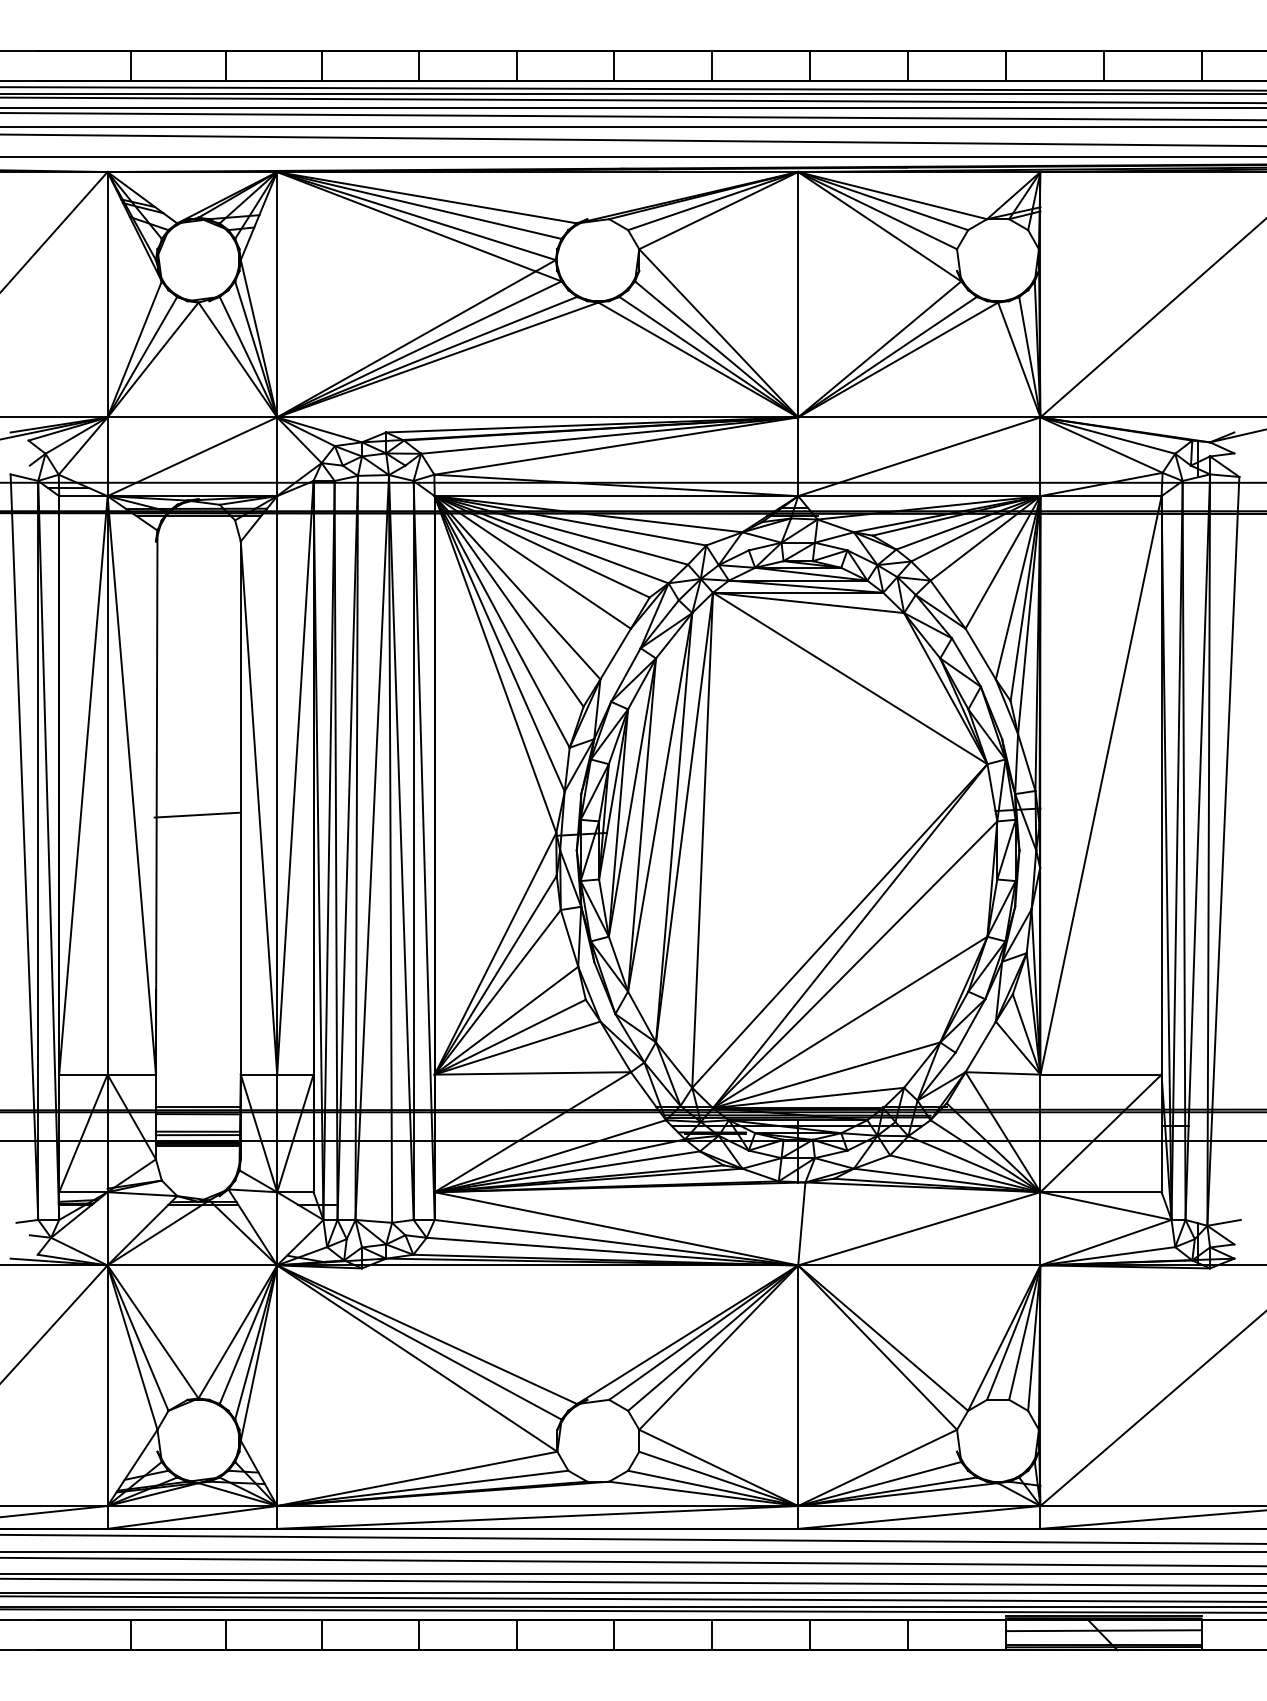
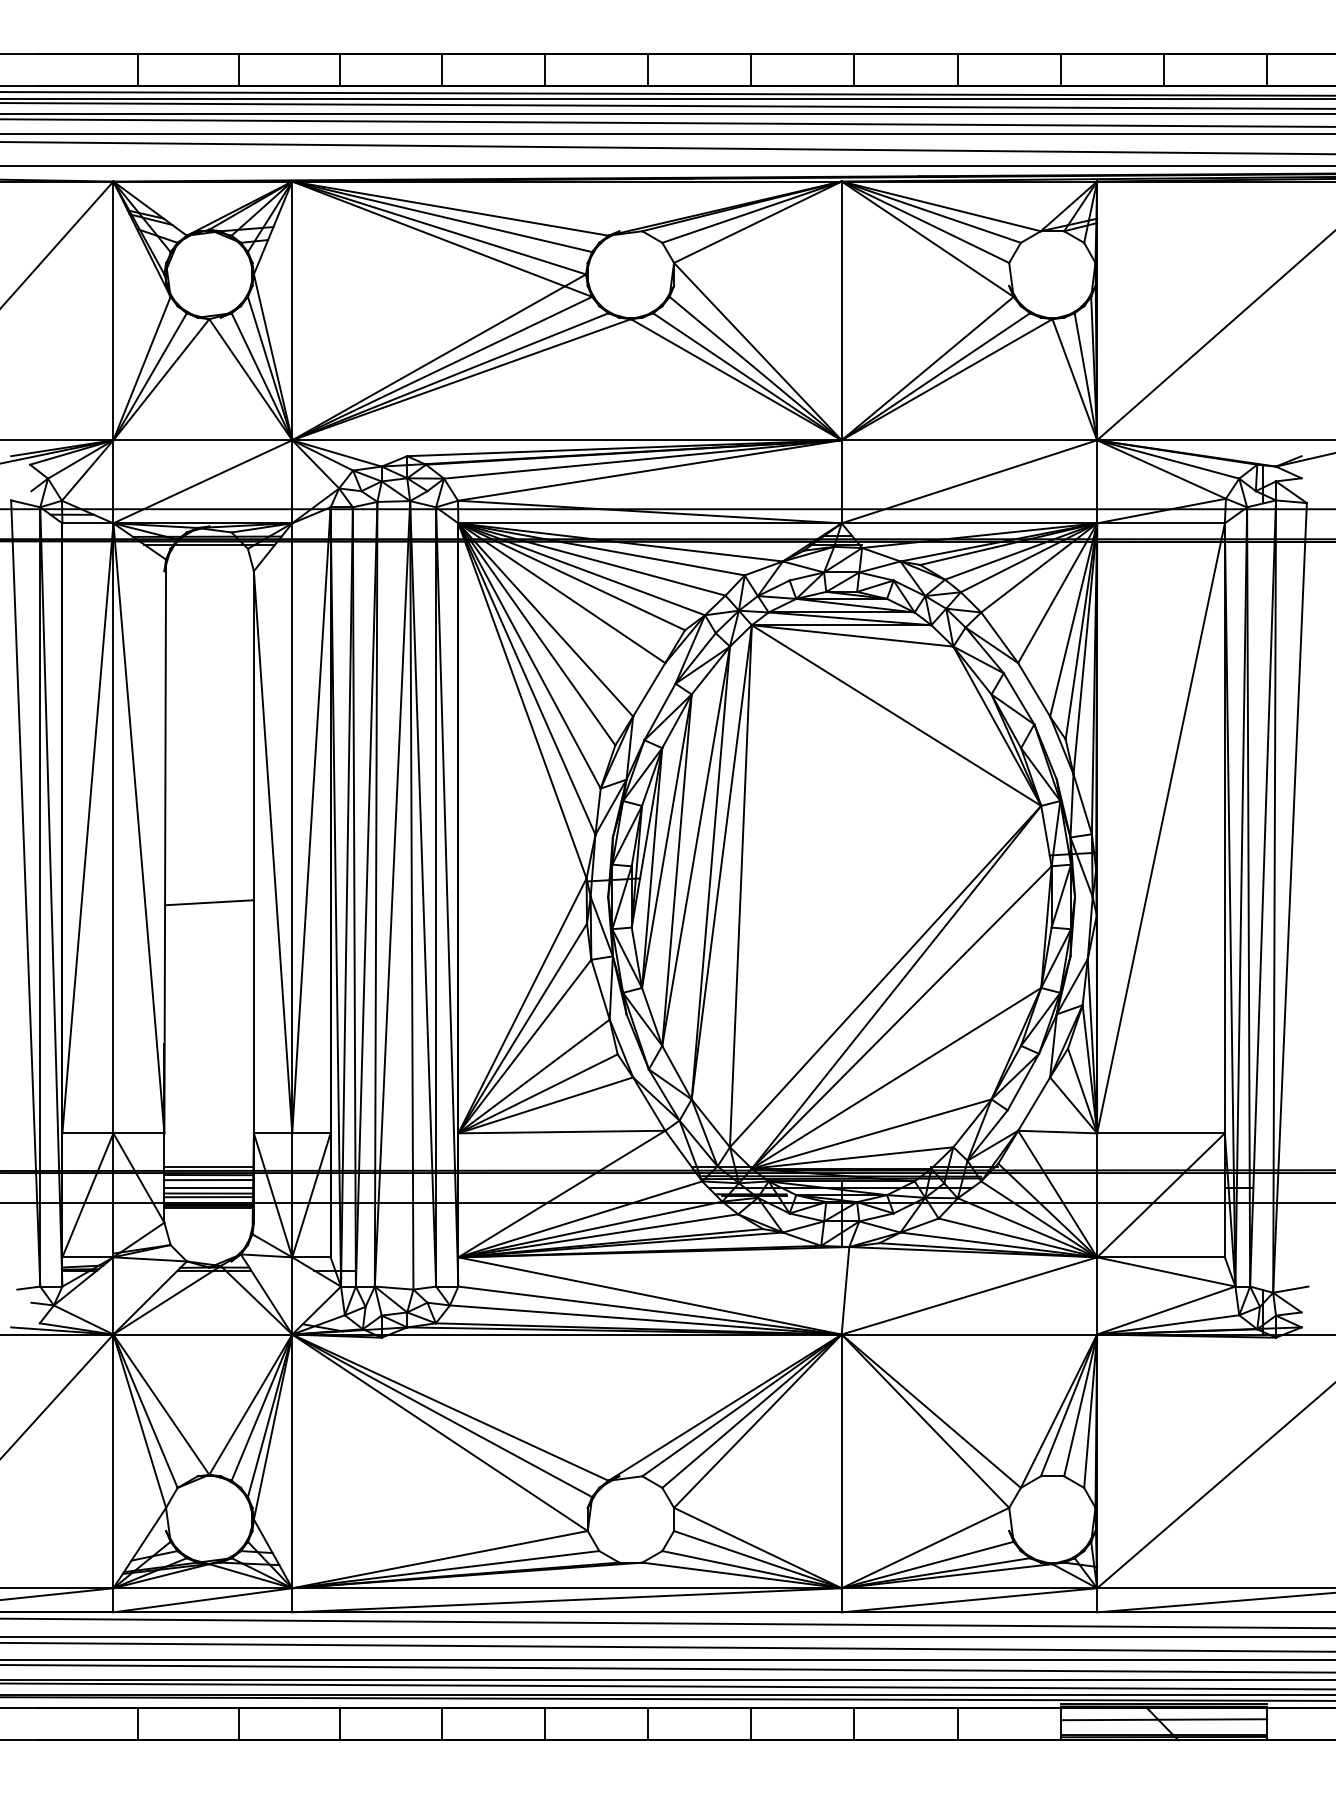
line: (196, 814) -> (209, 902), moved
line: (197, 1119) -> (208, 1180), added
line: (197, 1125) -> (208, 1187), added

